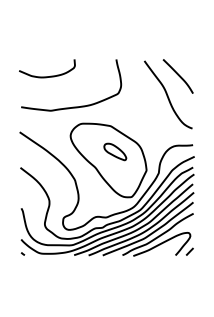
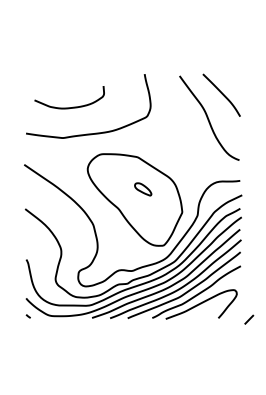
curve: (50, 75) -> (73, 106), moved
part: (114, 152) -> (142, 189), size x0.6
line: (190, 251) -> (249, 319), moved

